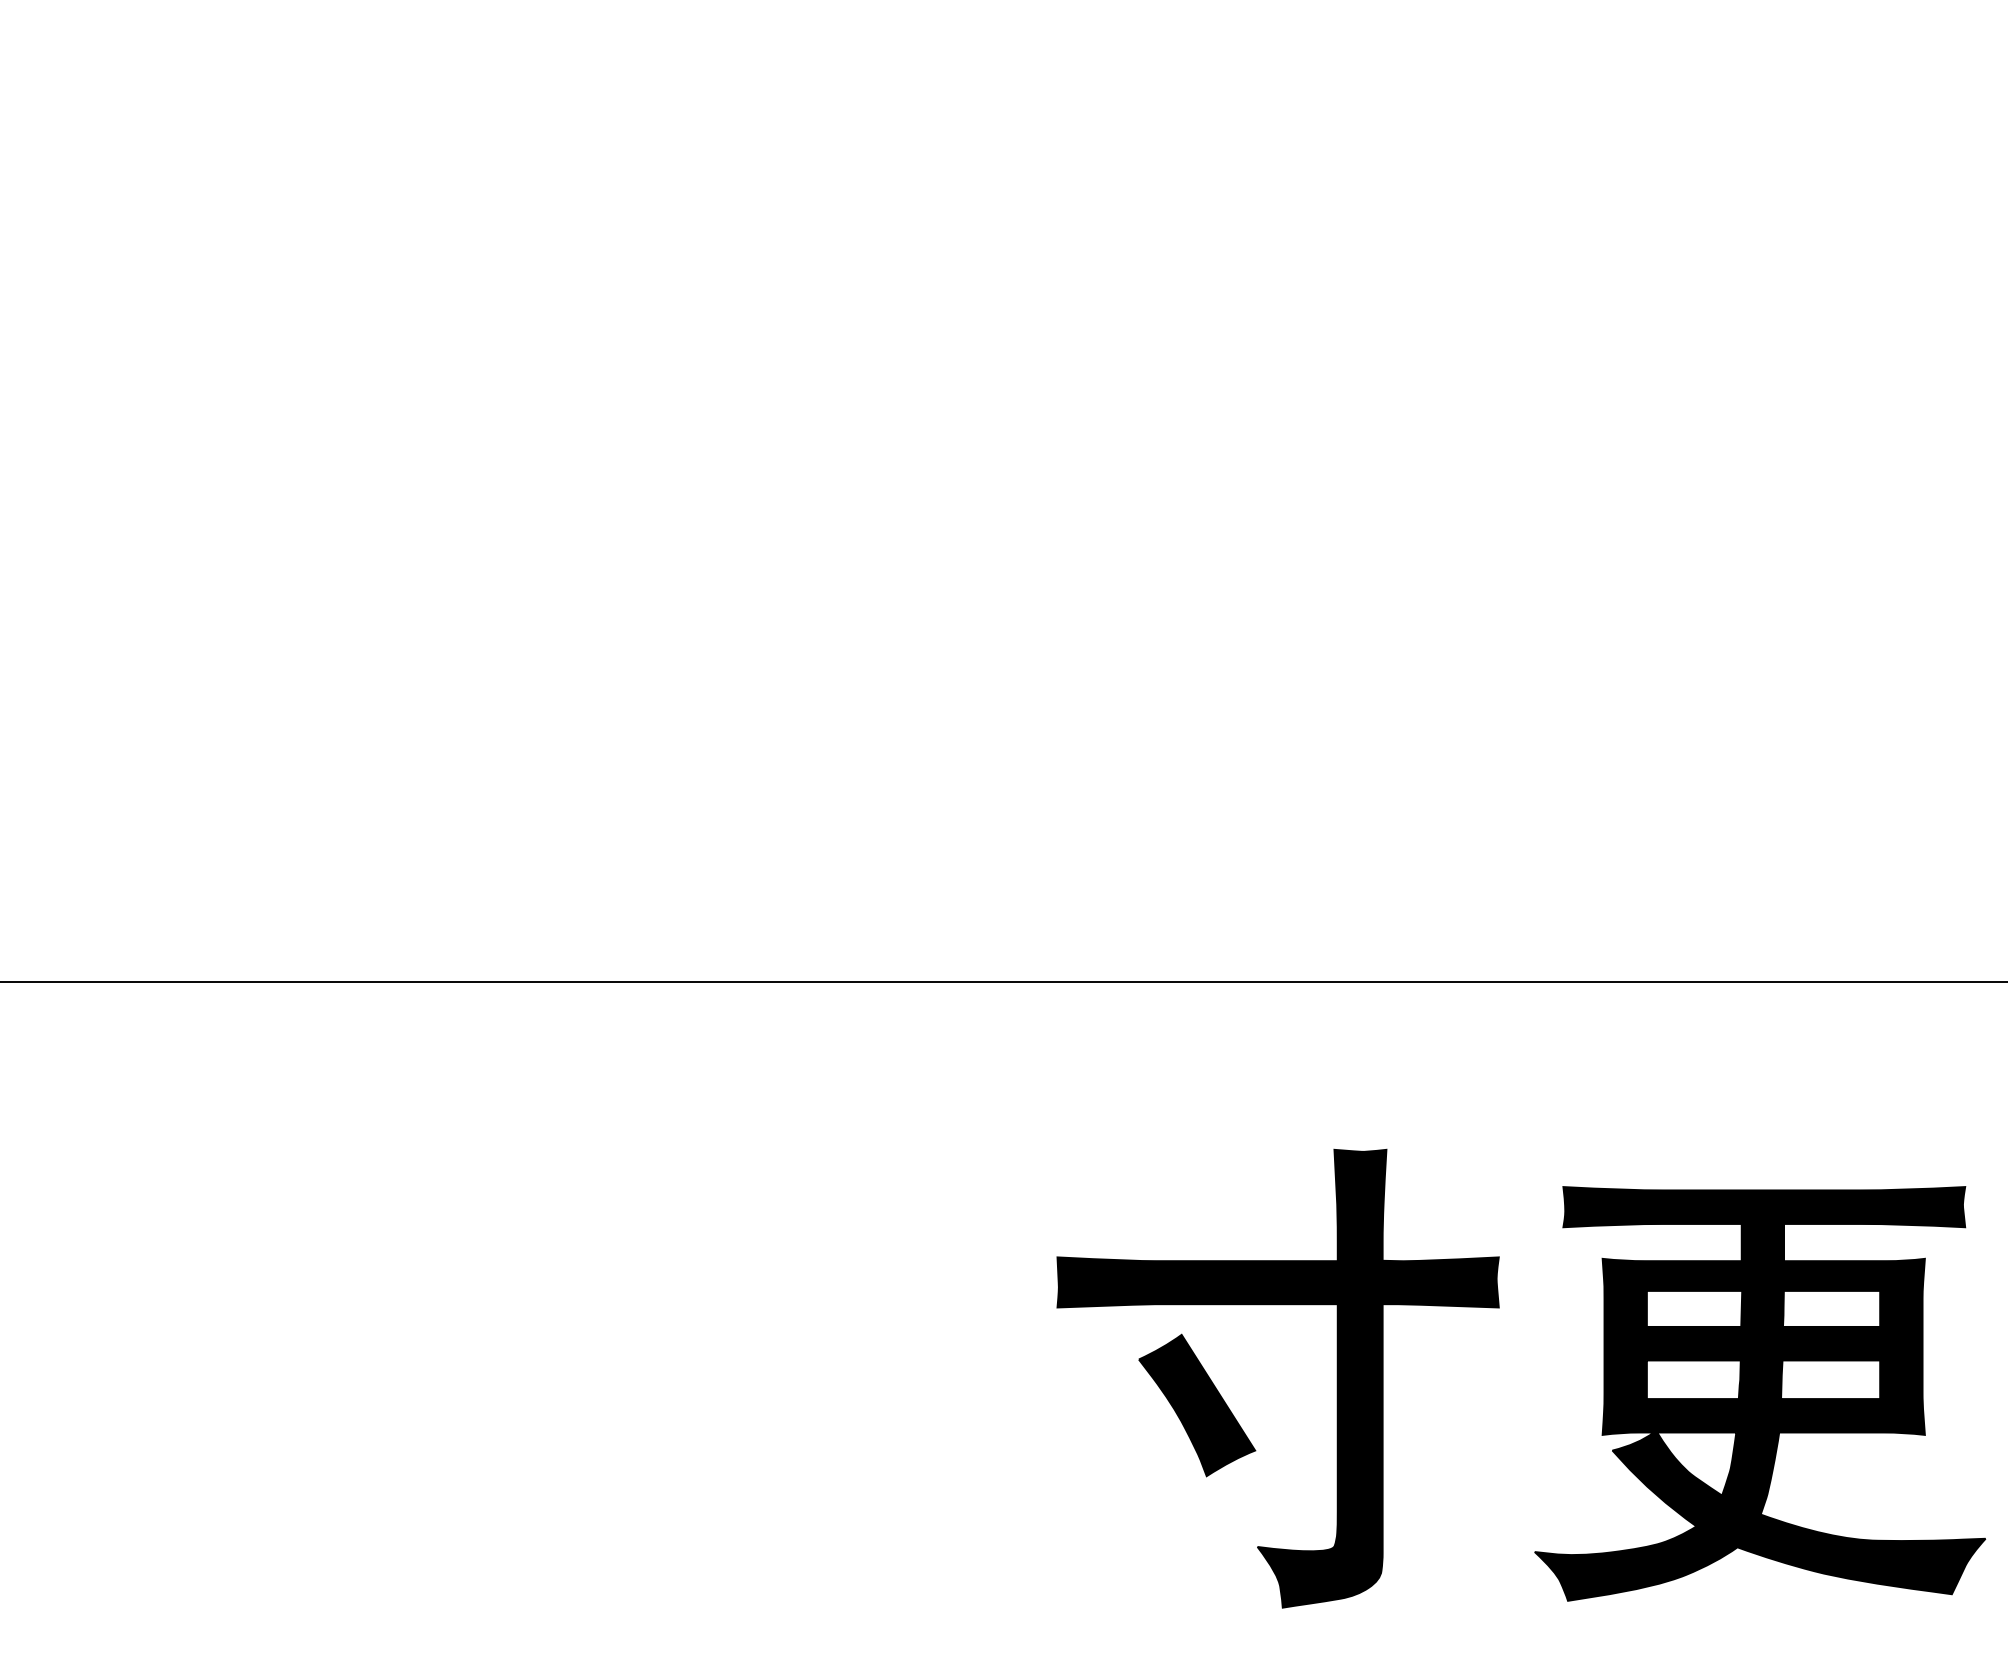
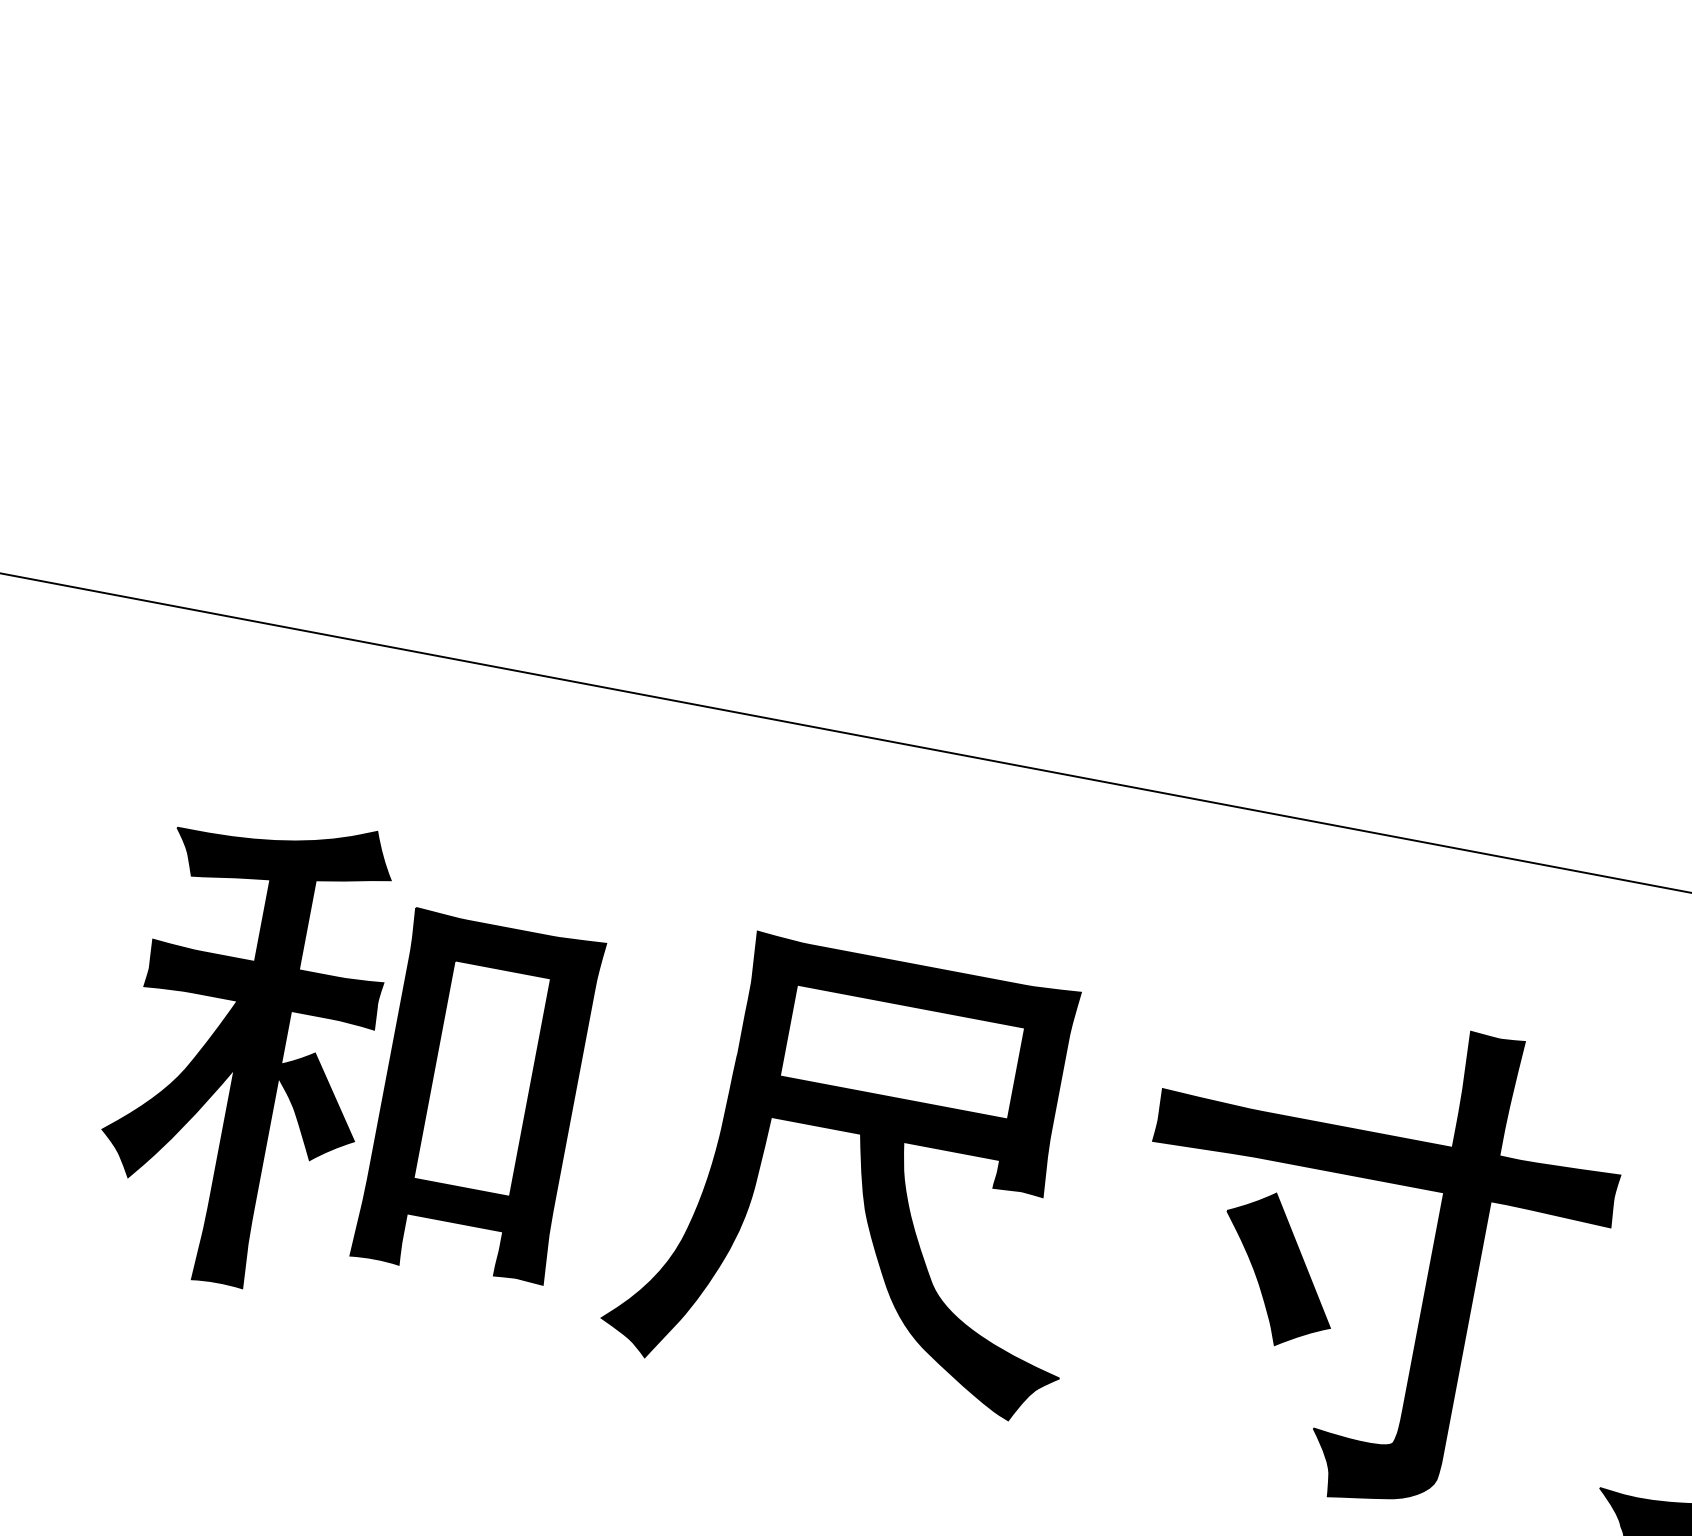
part: (792, 1390) -> (862, 1175), added
part: (277, 1394) -> (327, 1078), added

